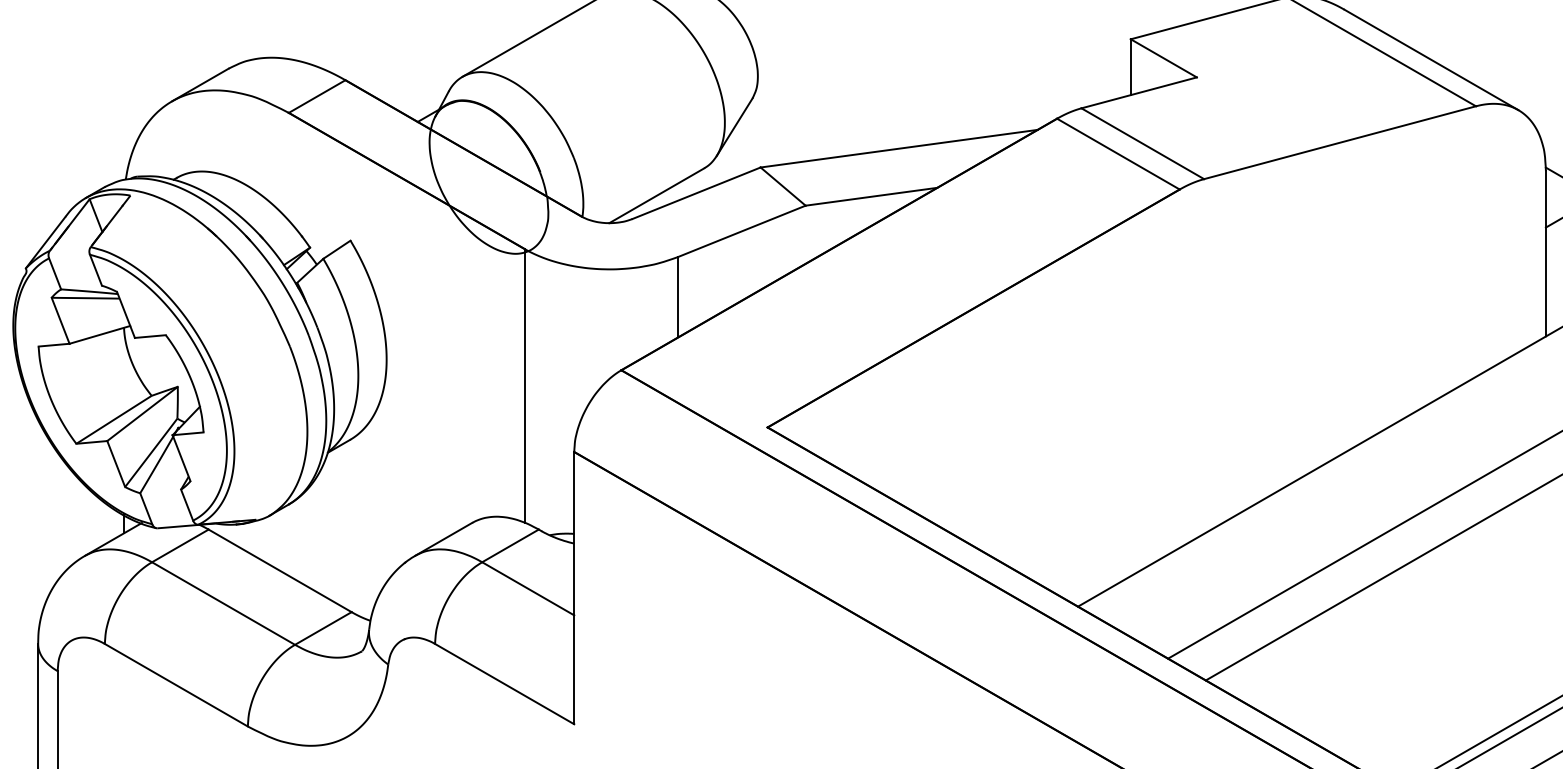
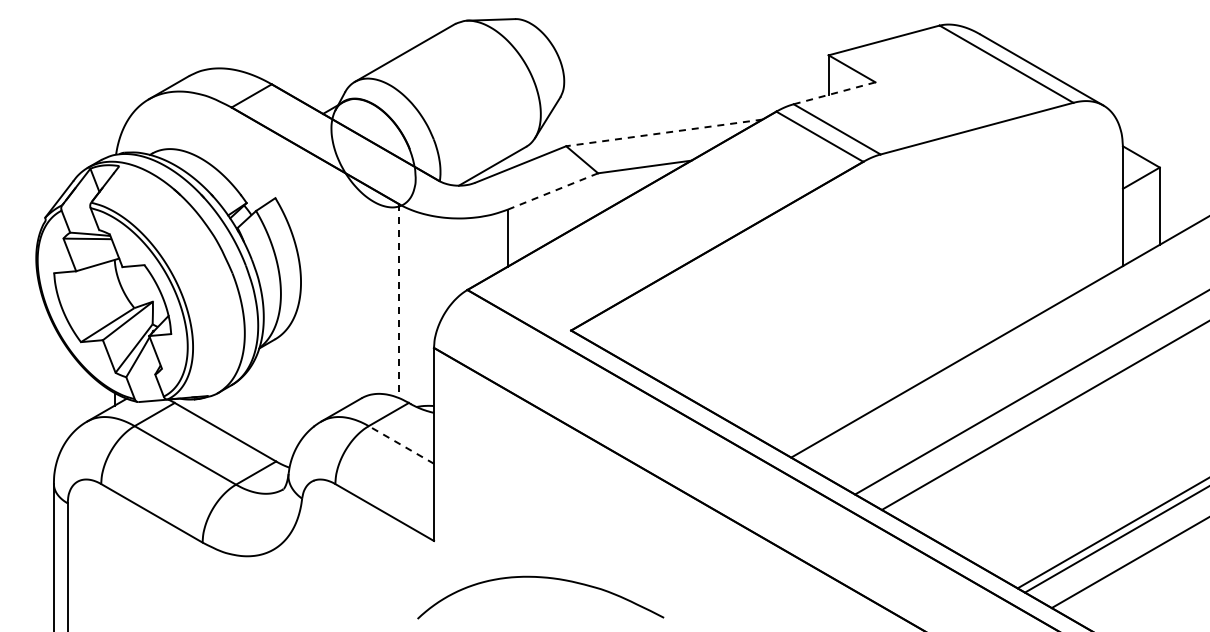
line: (1140, 93) -> (835, 93), solid -> dashed
line: (897, 148) -> (663, 132), solid -> dashed
line: (741, 231) -> (552, 191), solid -> dashed
line: (524, 386) -> (398, 301), solid -> dashed
line: (528, 588) -> (401, 444), solid -> dashed

